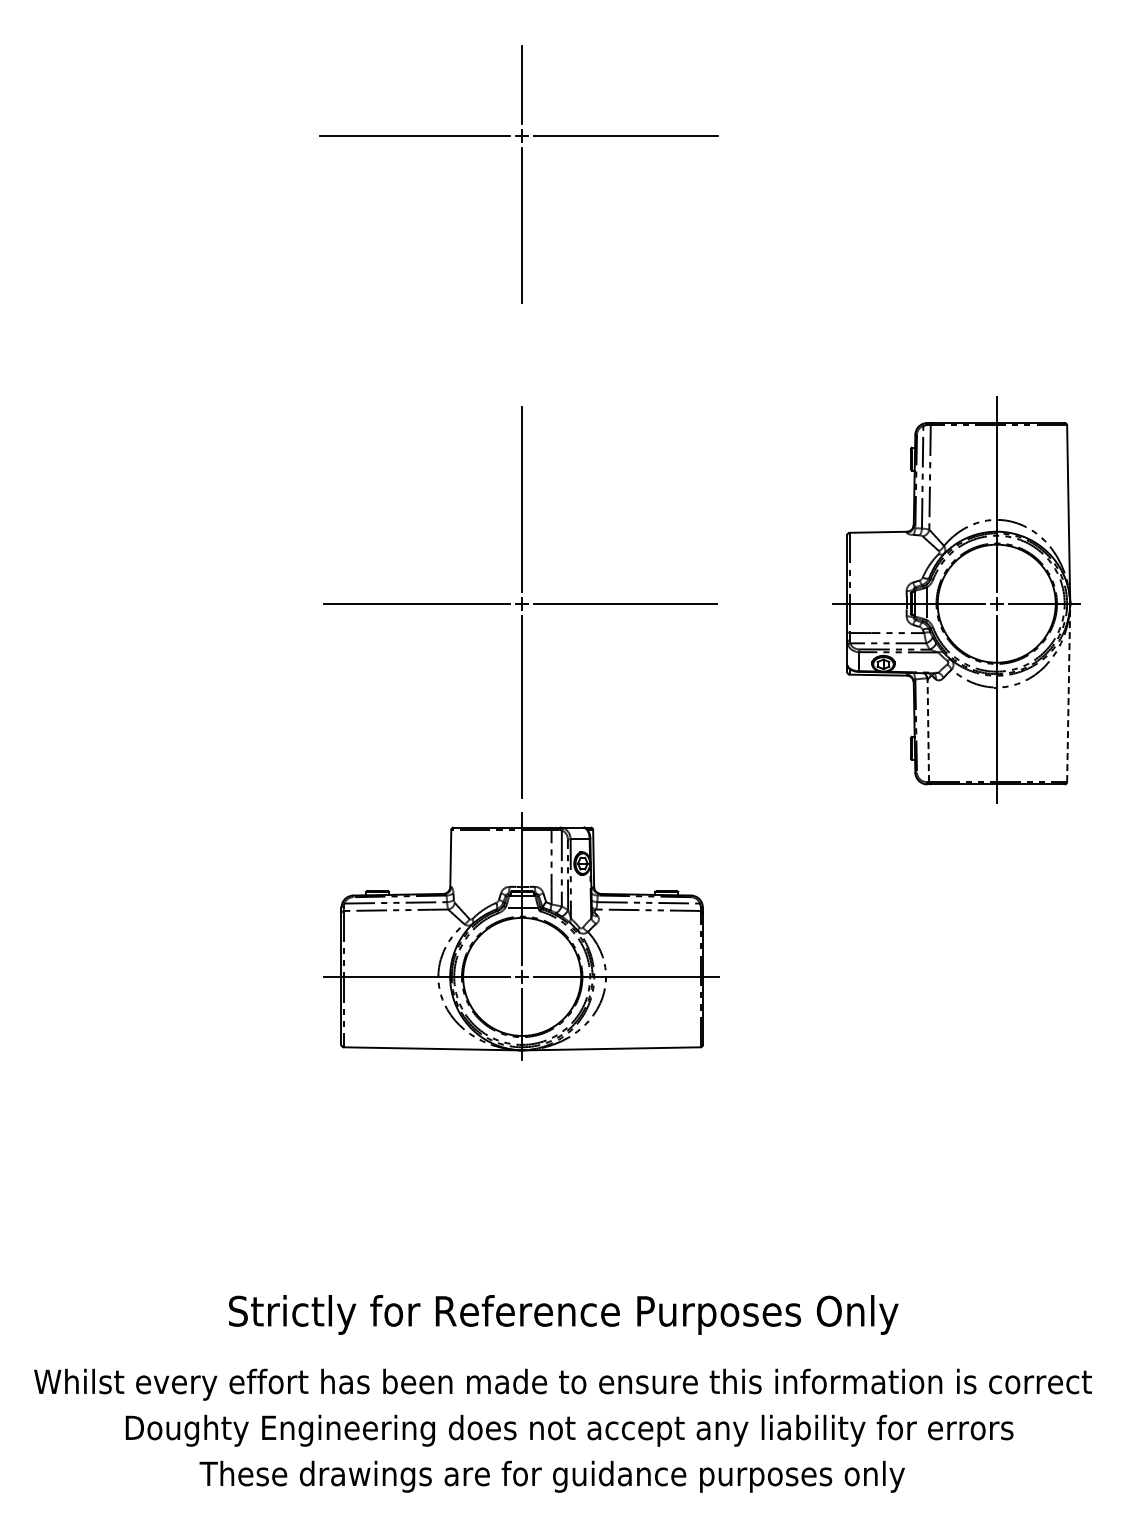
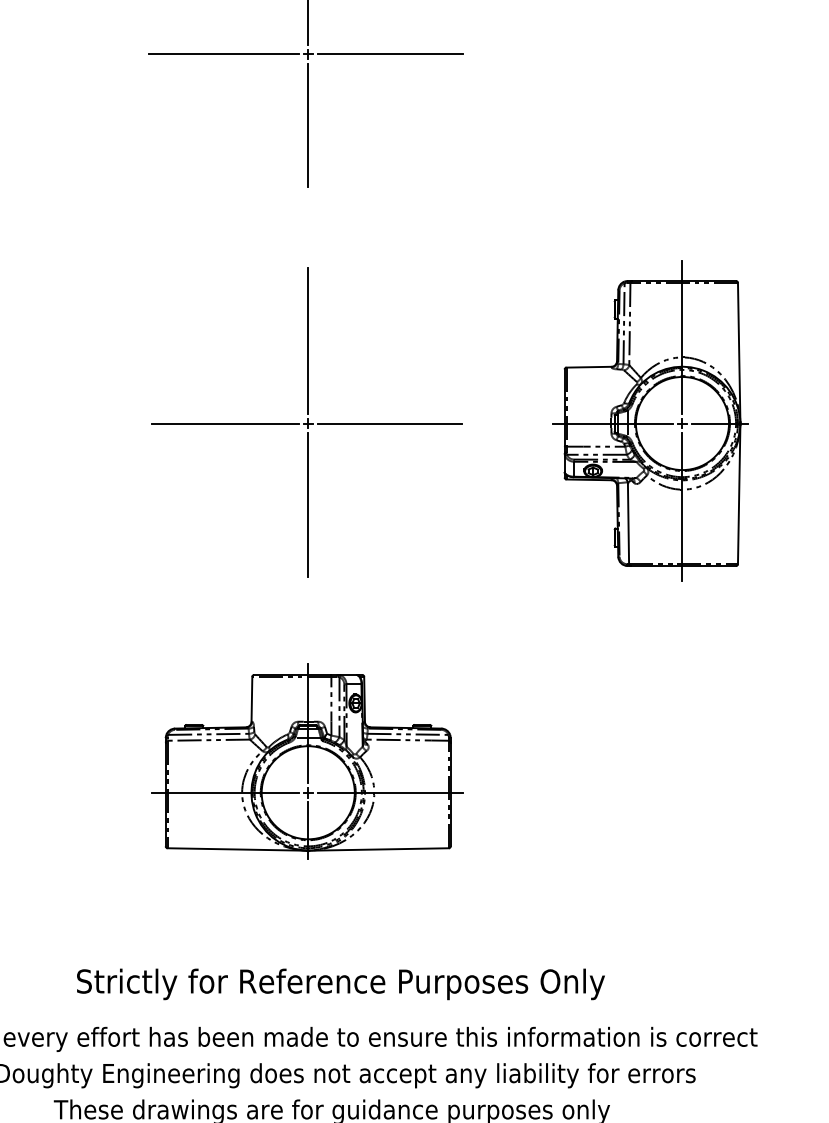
line: (1068, 694) -> (739, 495), dashed -> solid
line: (928, 730) -> (628, 523), dashed -> solid
part: (521, 936) -> (307, 760), moved

